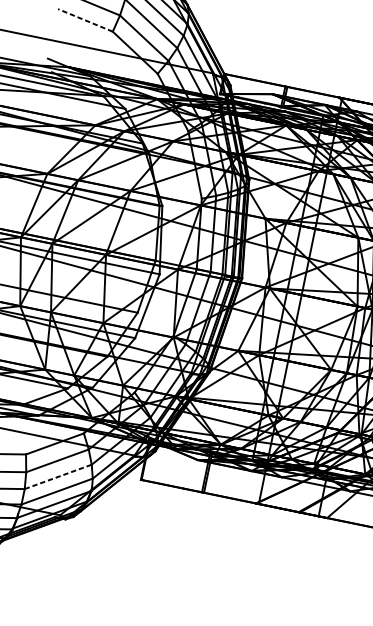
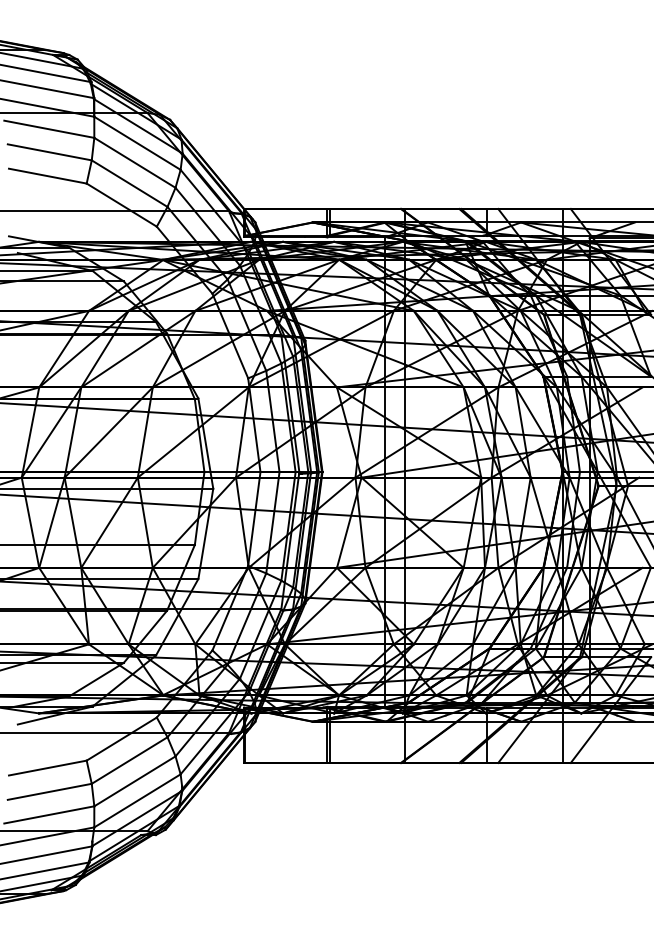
line: (85, 20) -> (47, 176), dashed -> solid
line: (57, 476) -> (134, 781), dashed -> solid

